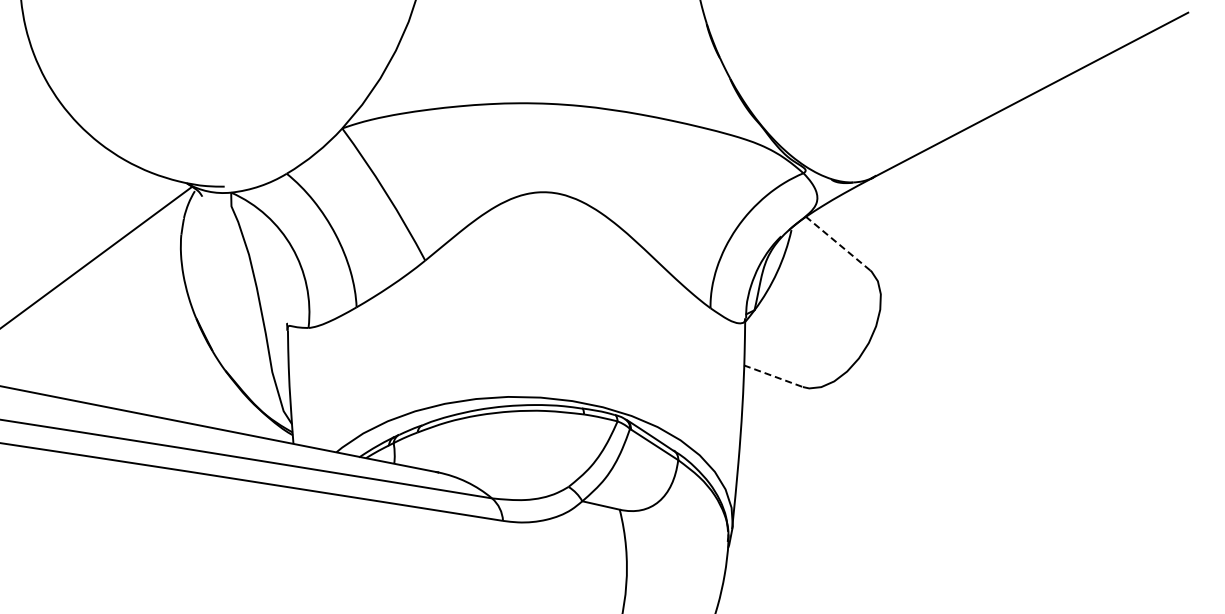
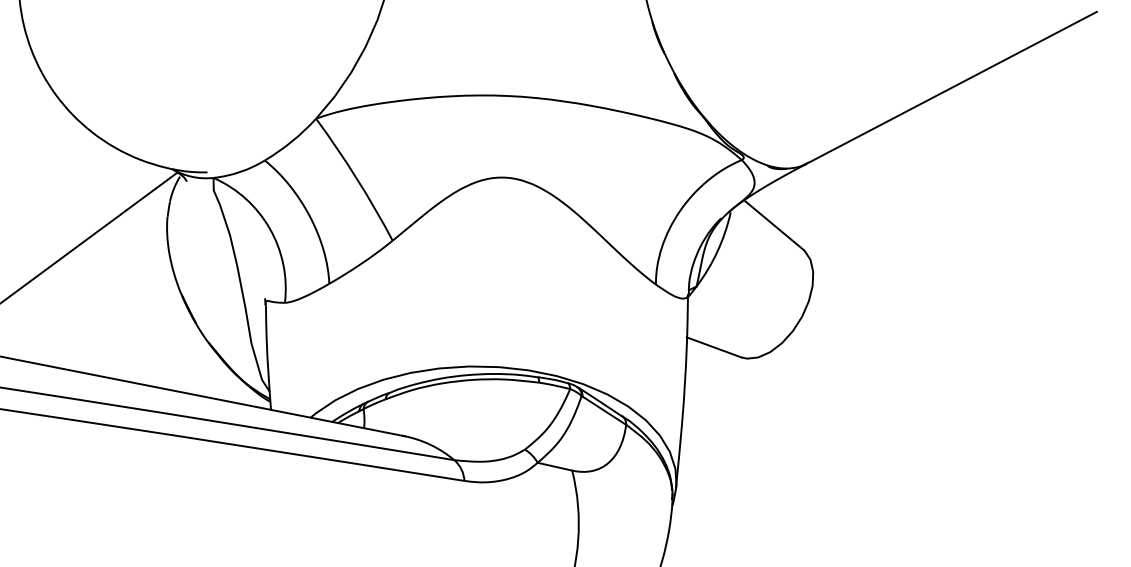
line: (838, 243) -> (774, 224), dashed -> solid
line: (773, 376) -> (714, 347), dashed -> solid

